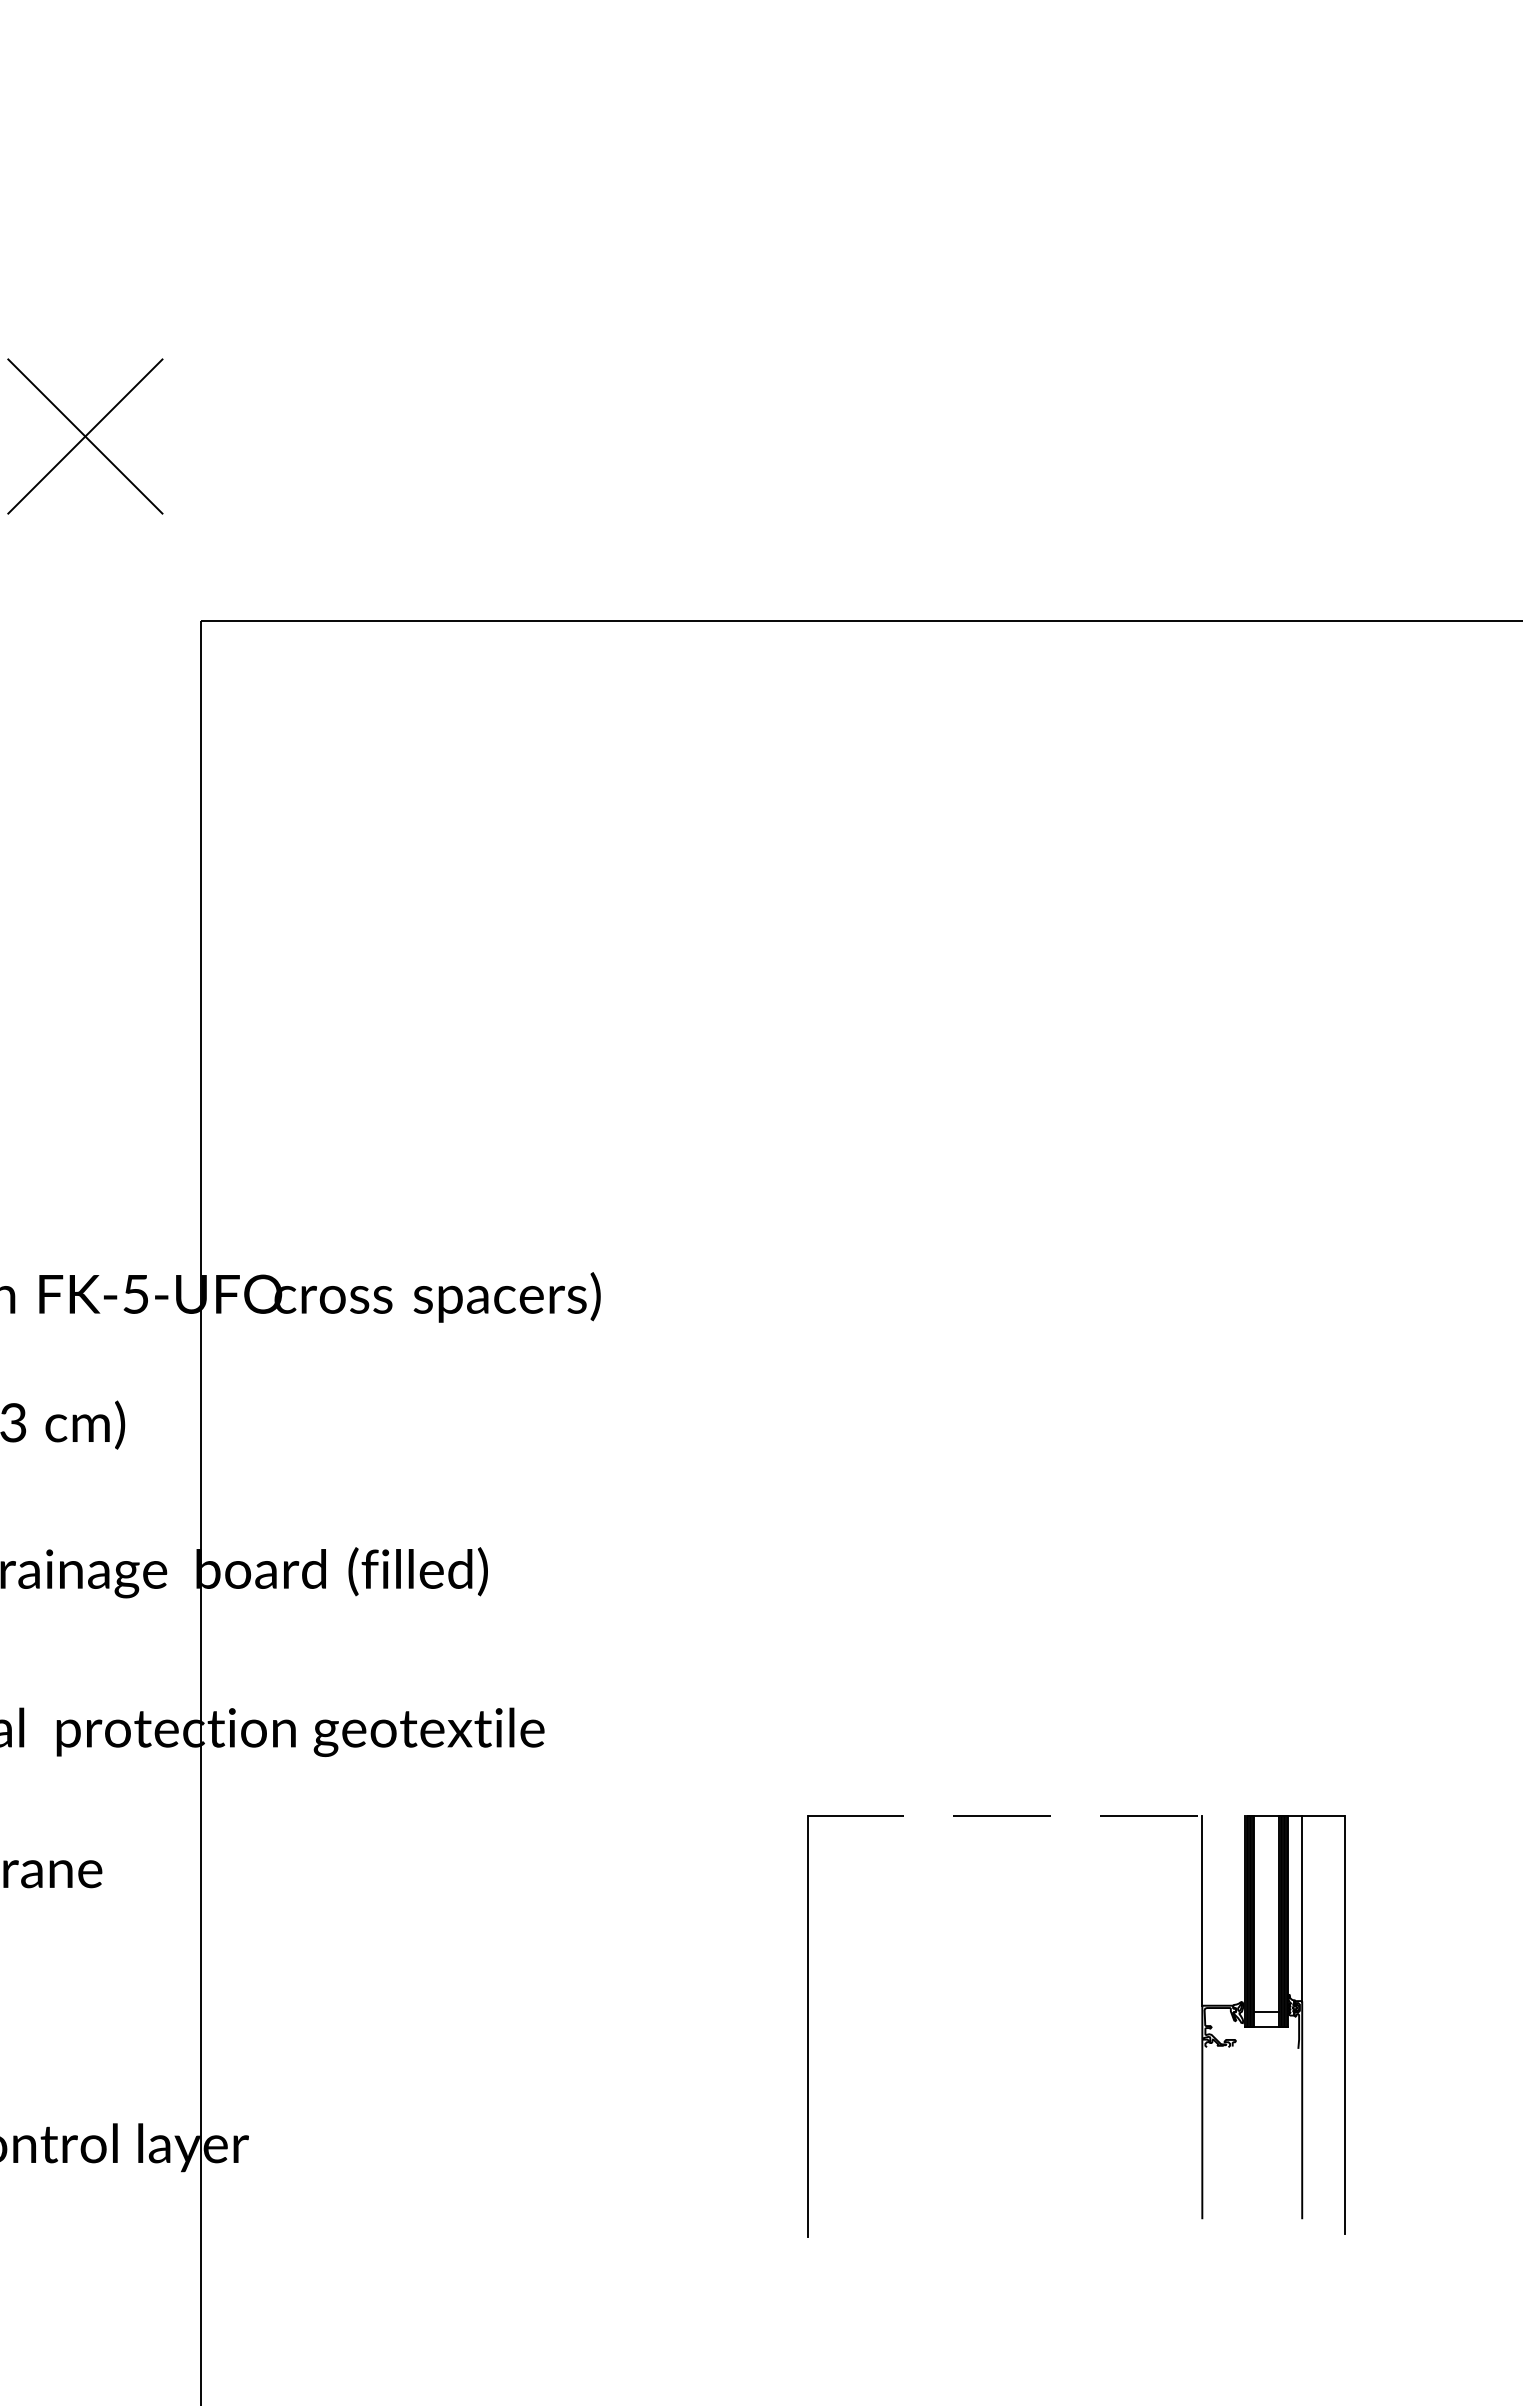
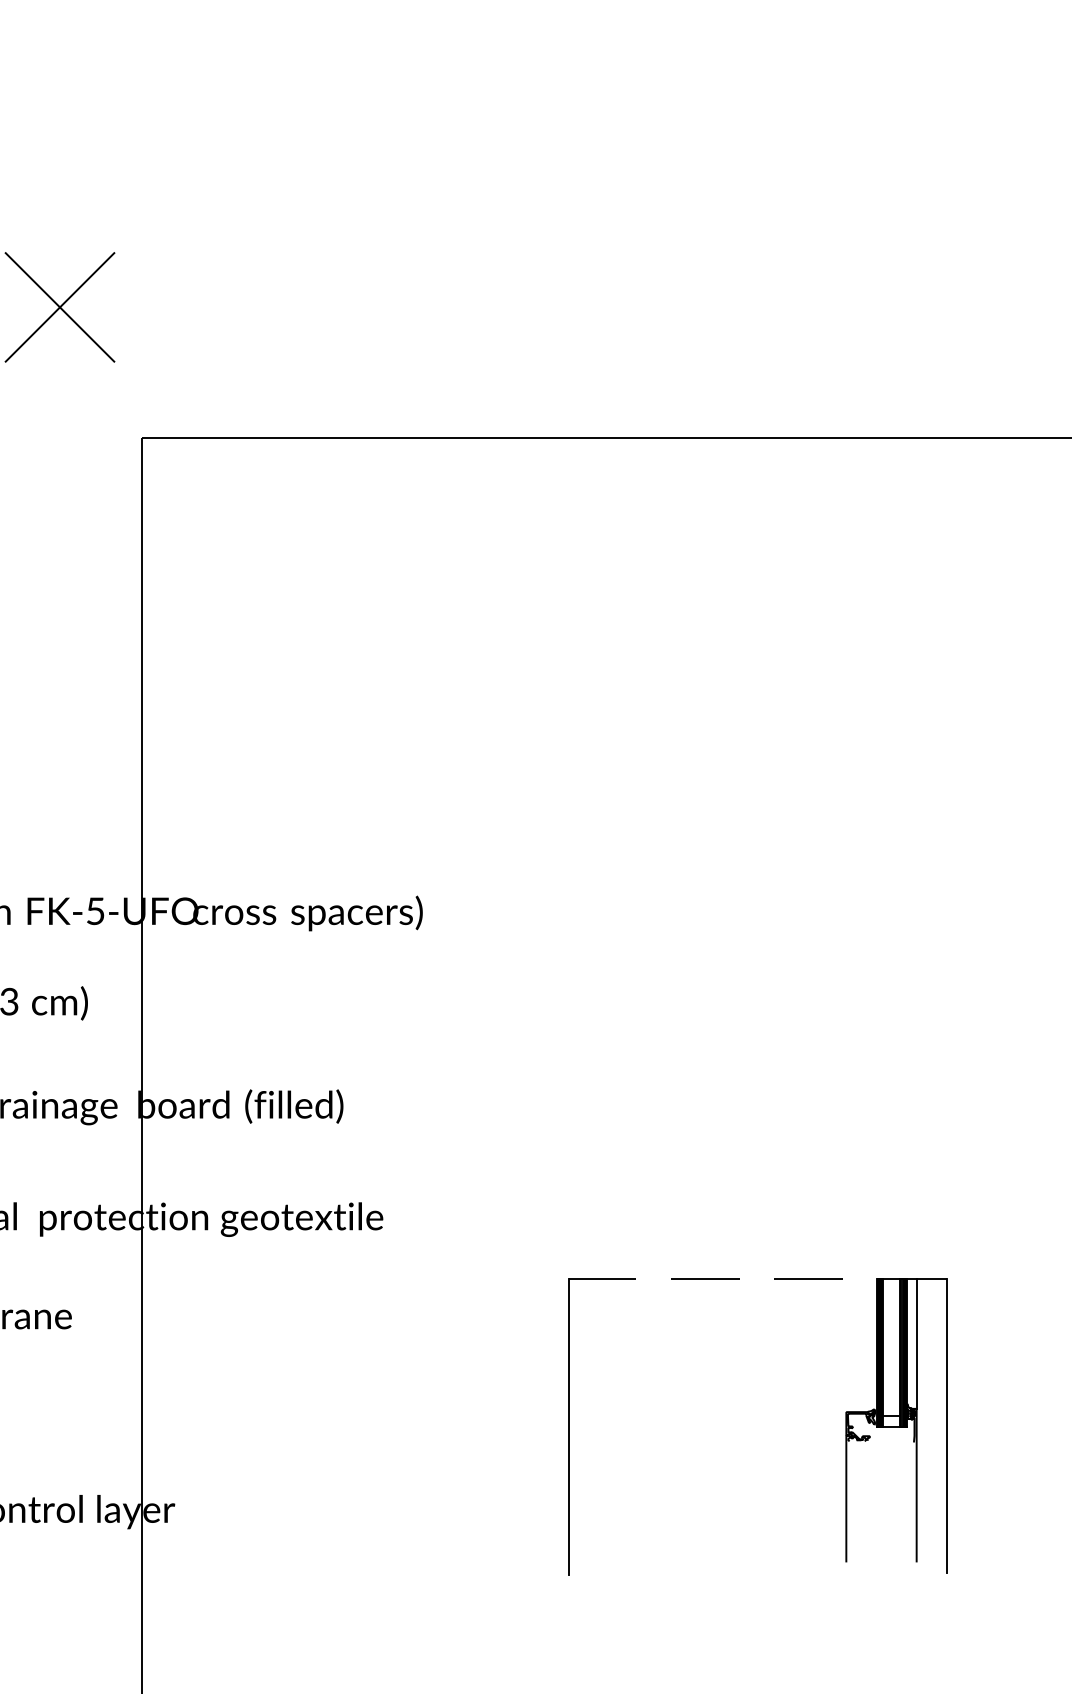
line: (1202, 1911) -> (846, 1345), removed

